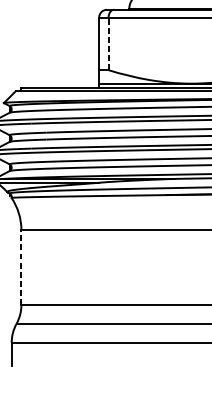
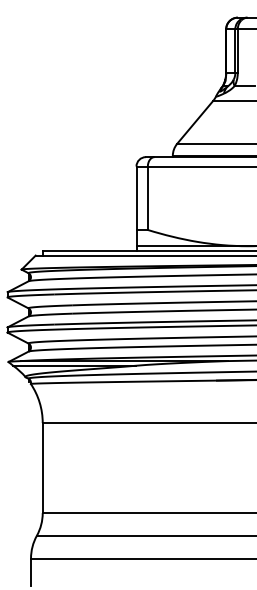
line: (108, 44) -> (147, 198), dashed -> solid
line: (21, 267) -> (42, 467), dashed -> solid

